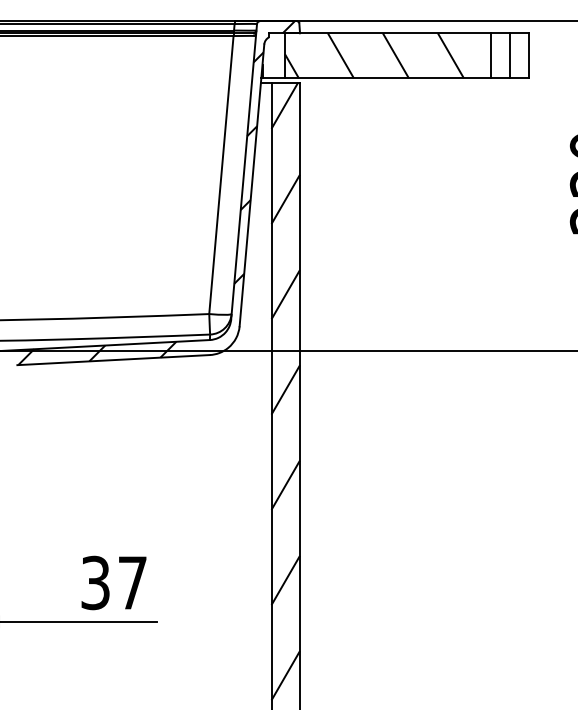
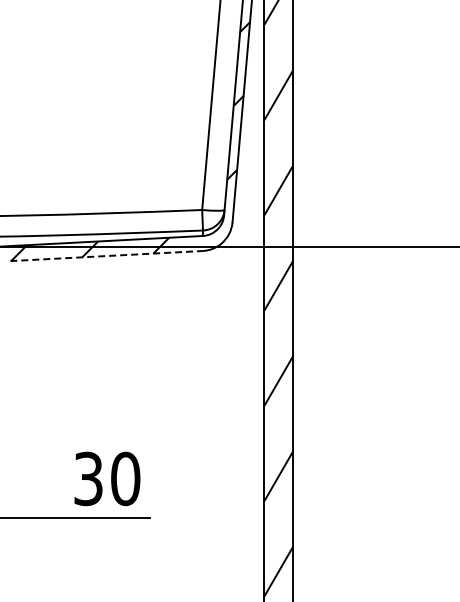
line: (114, 360) -> (107, 256), solid -> dashed
text: (132, 582) -> (125, 478), 37 -> 30

